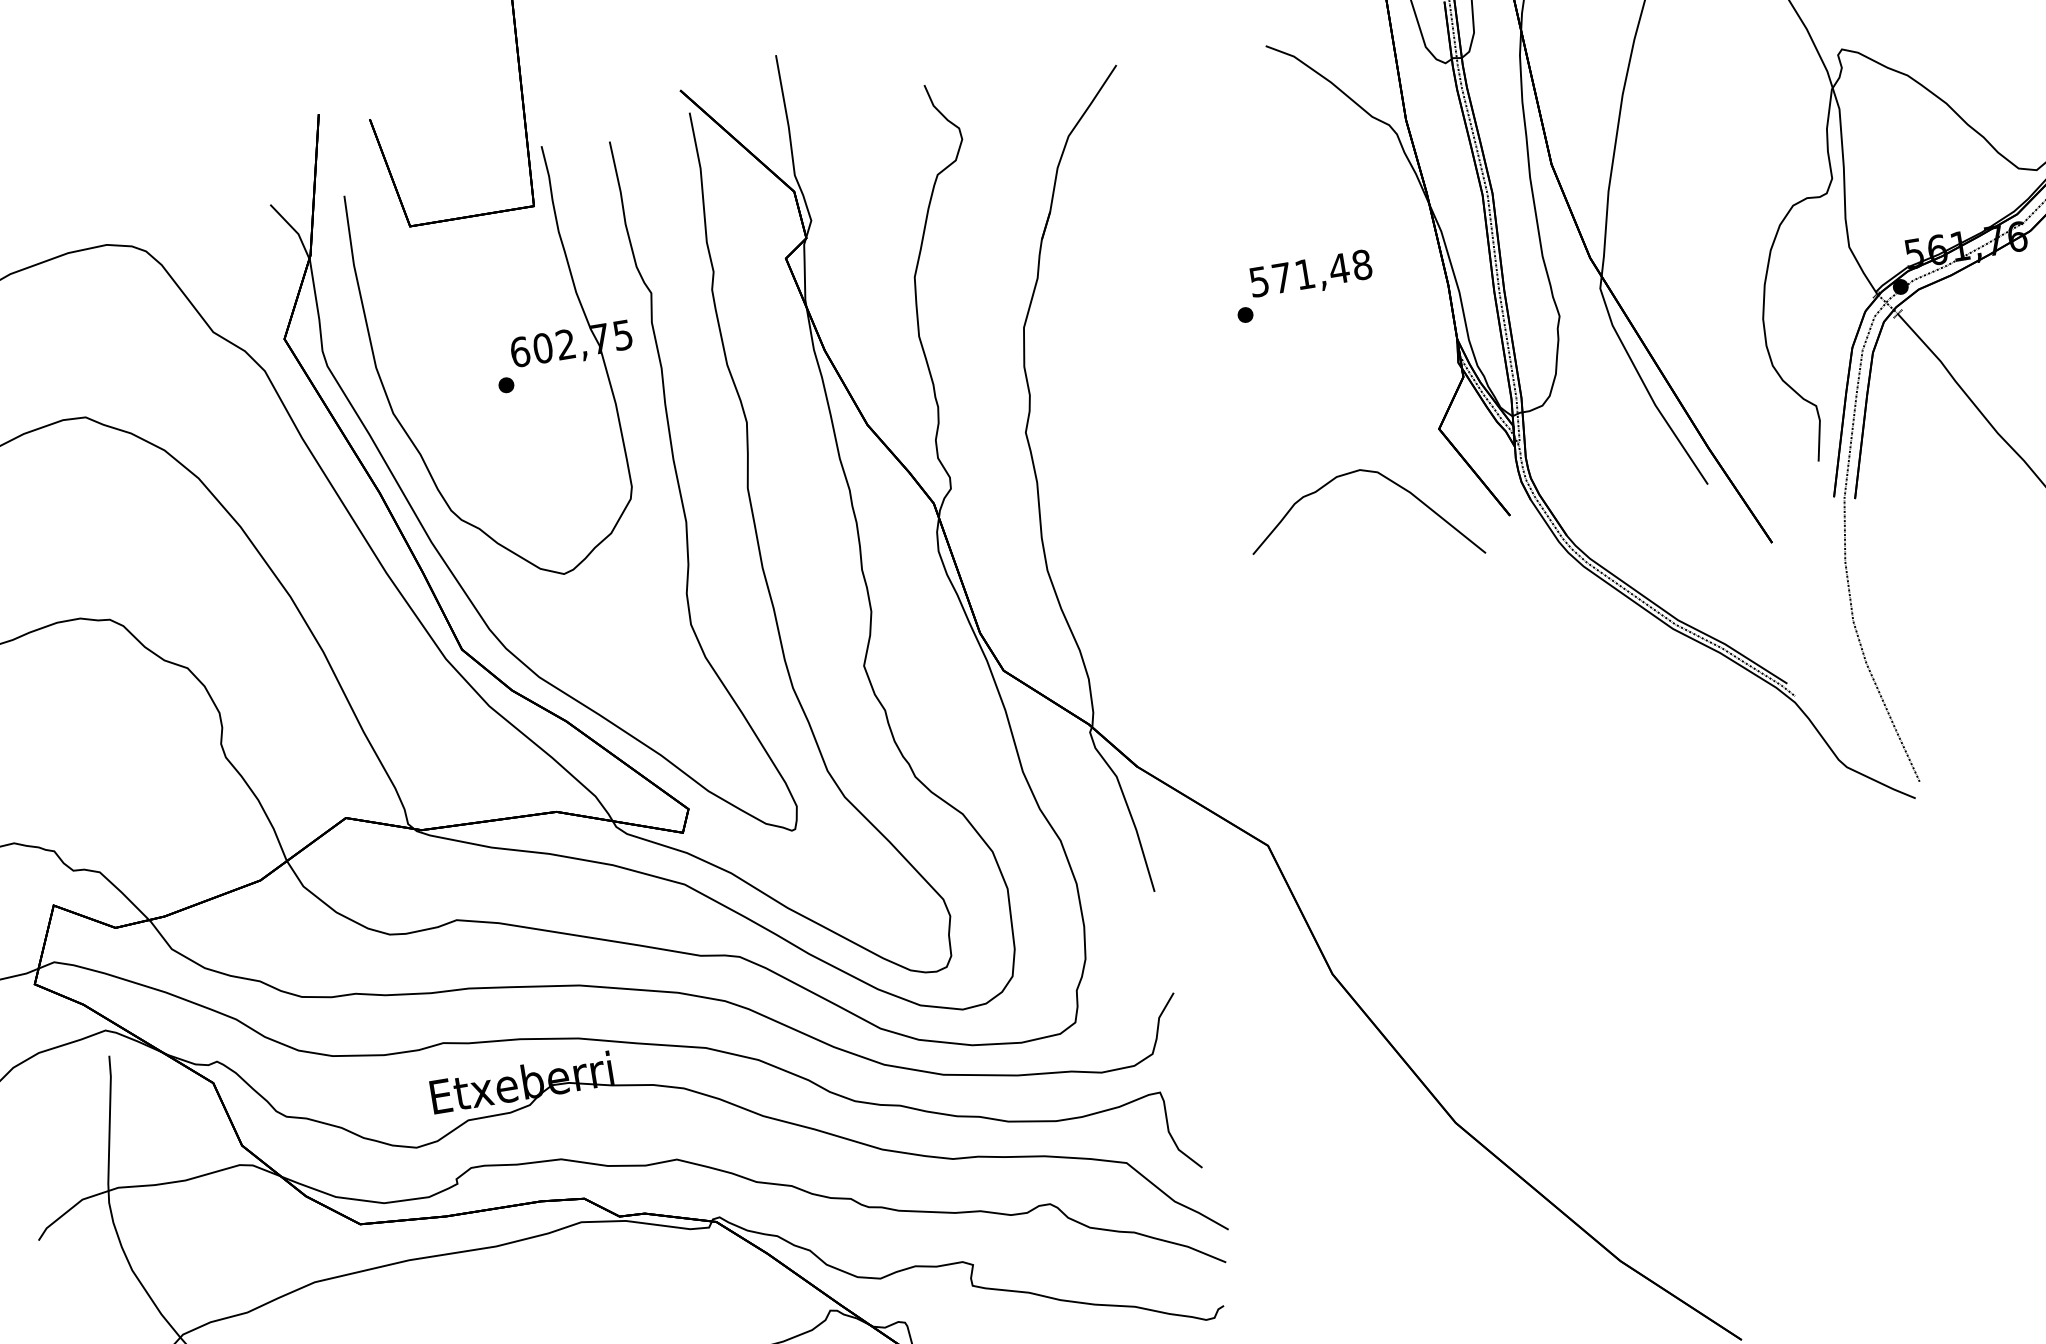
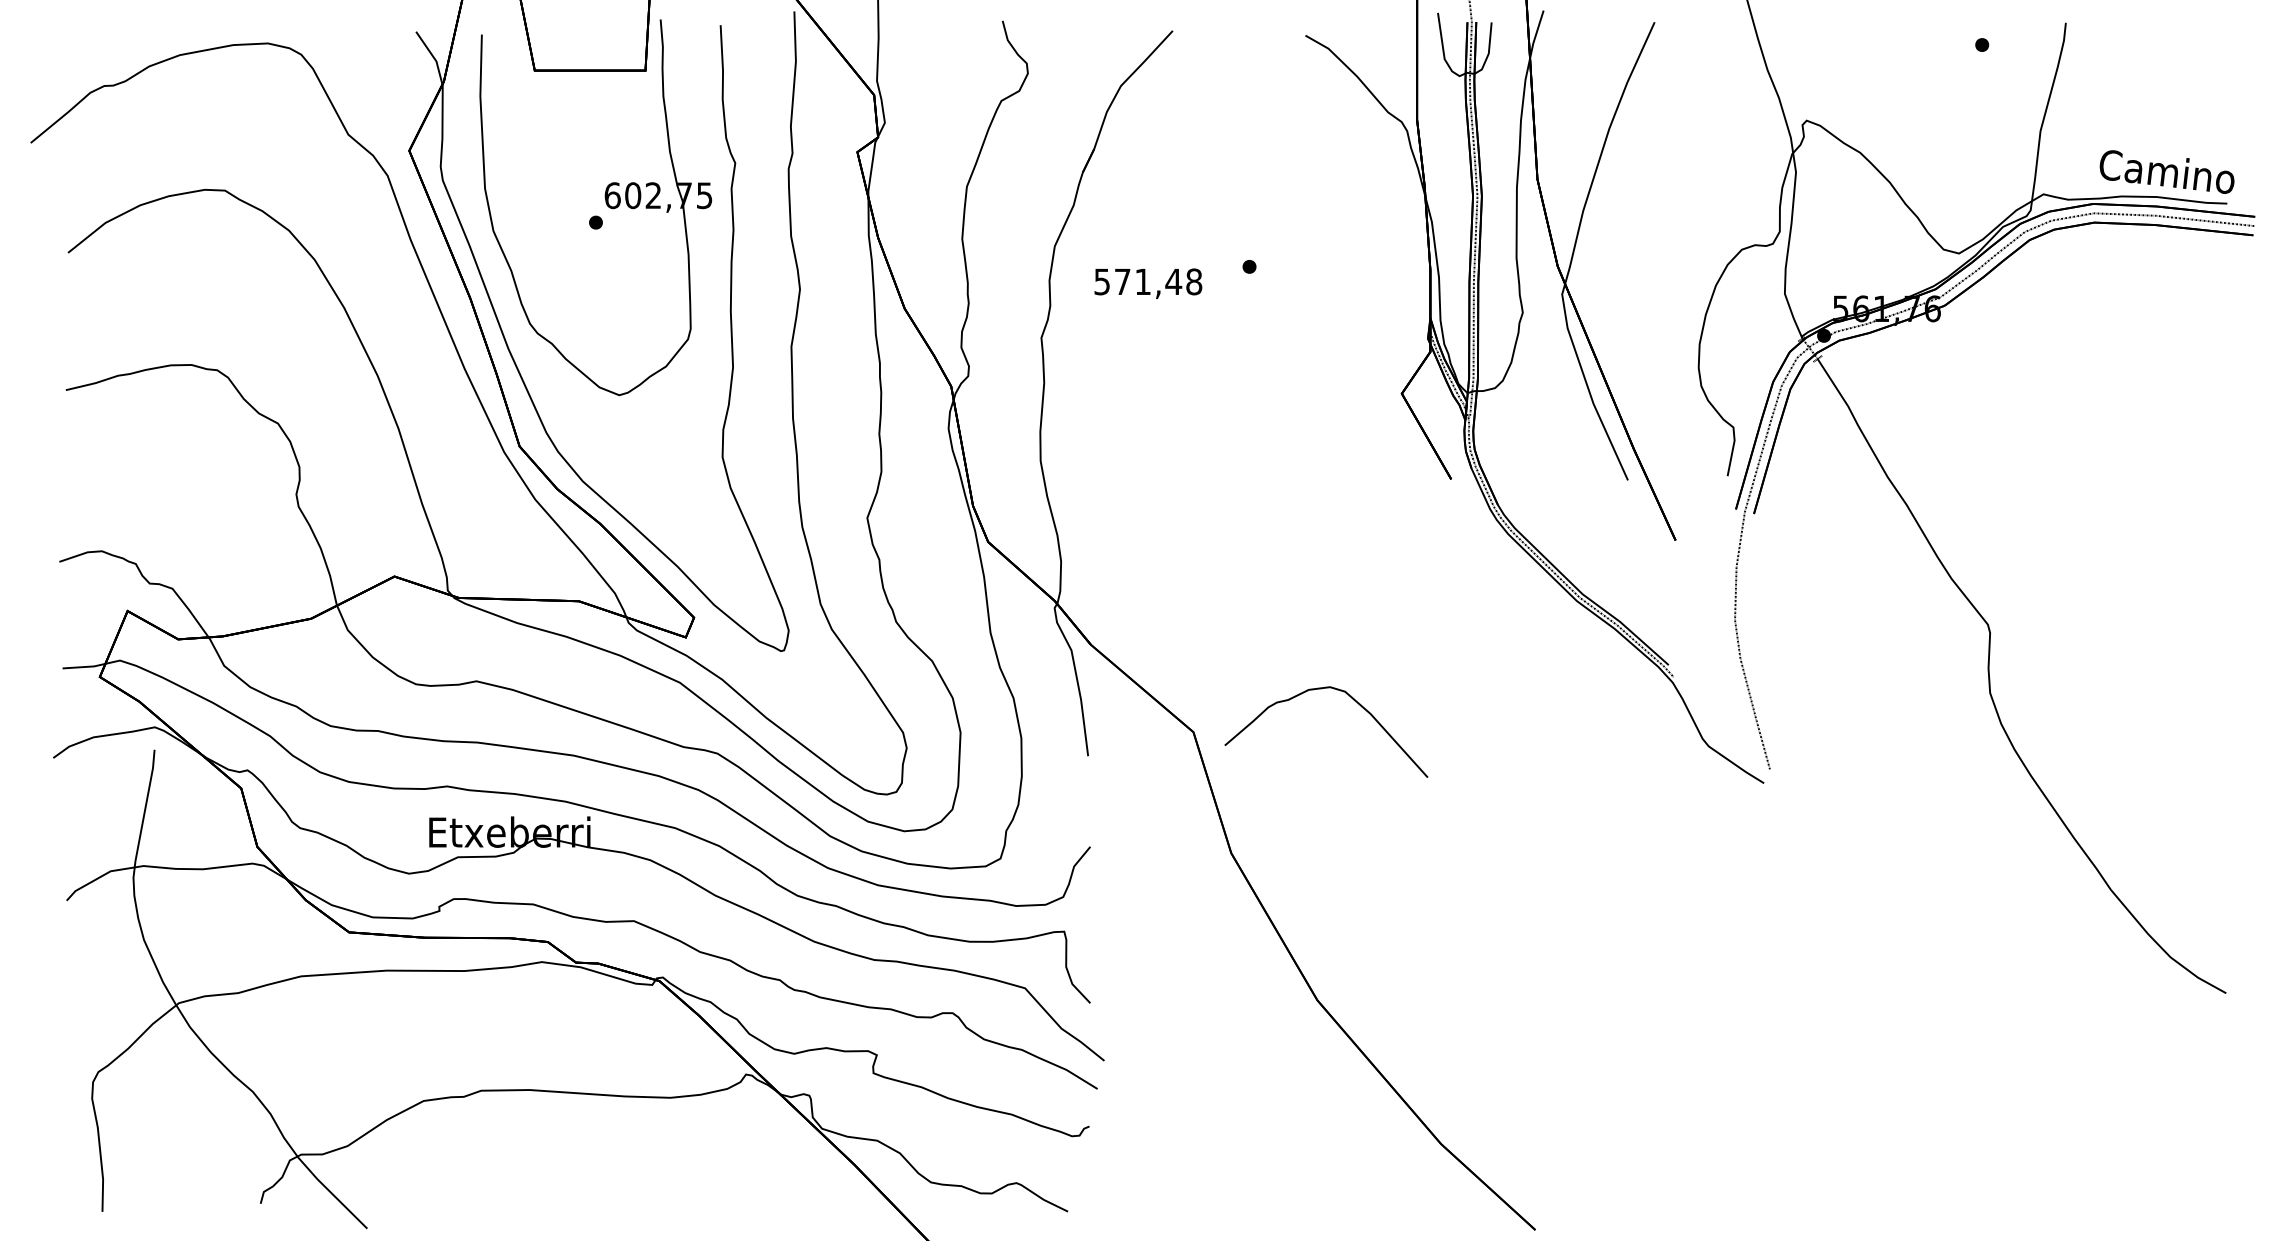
text: (1311, 275) -> (1148, 283), moved
curve: (1389, 481) -> (1354, 701), moved

